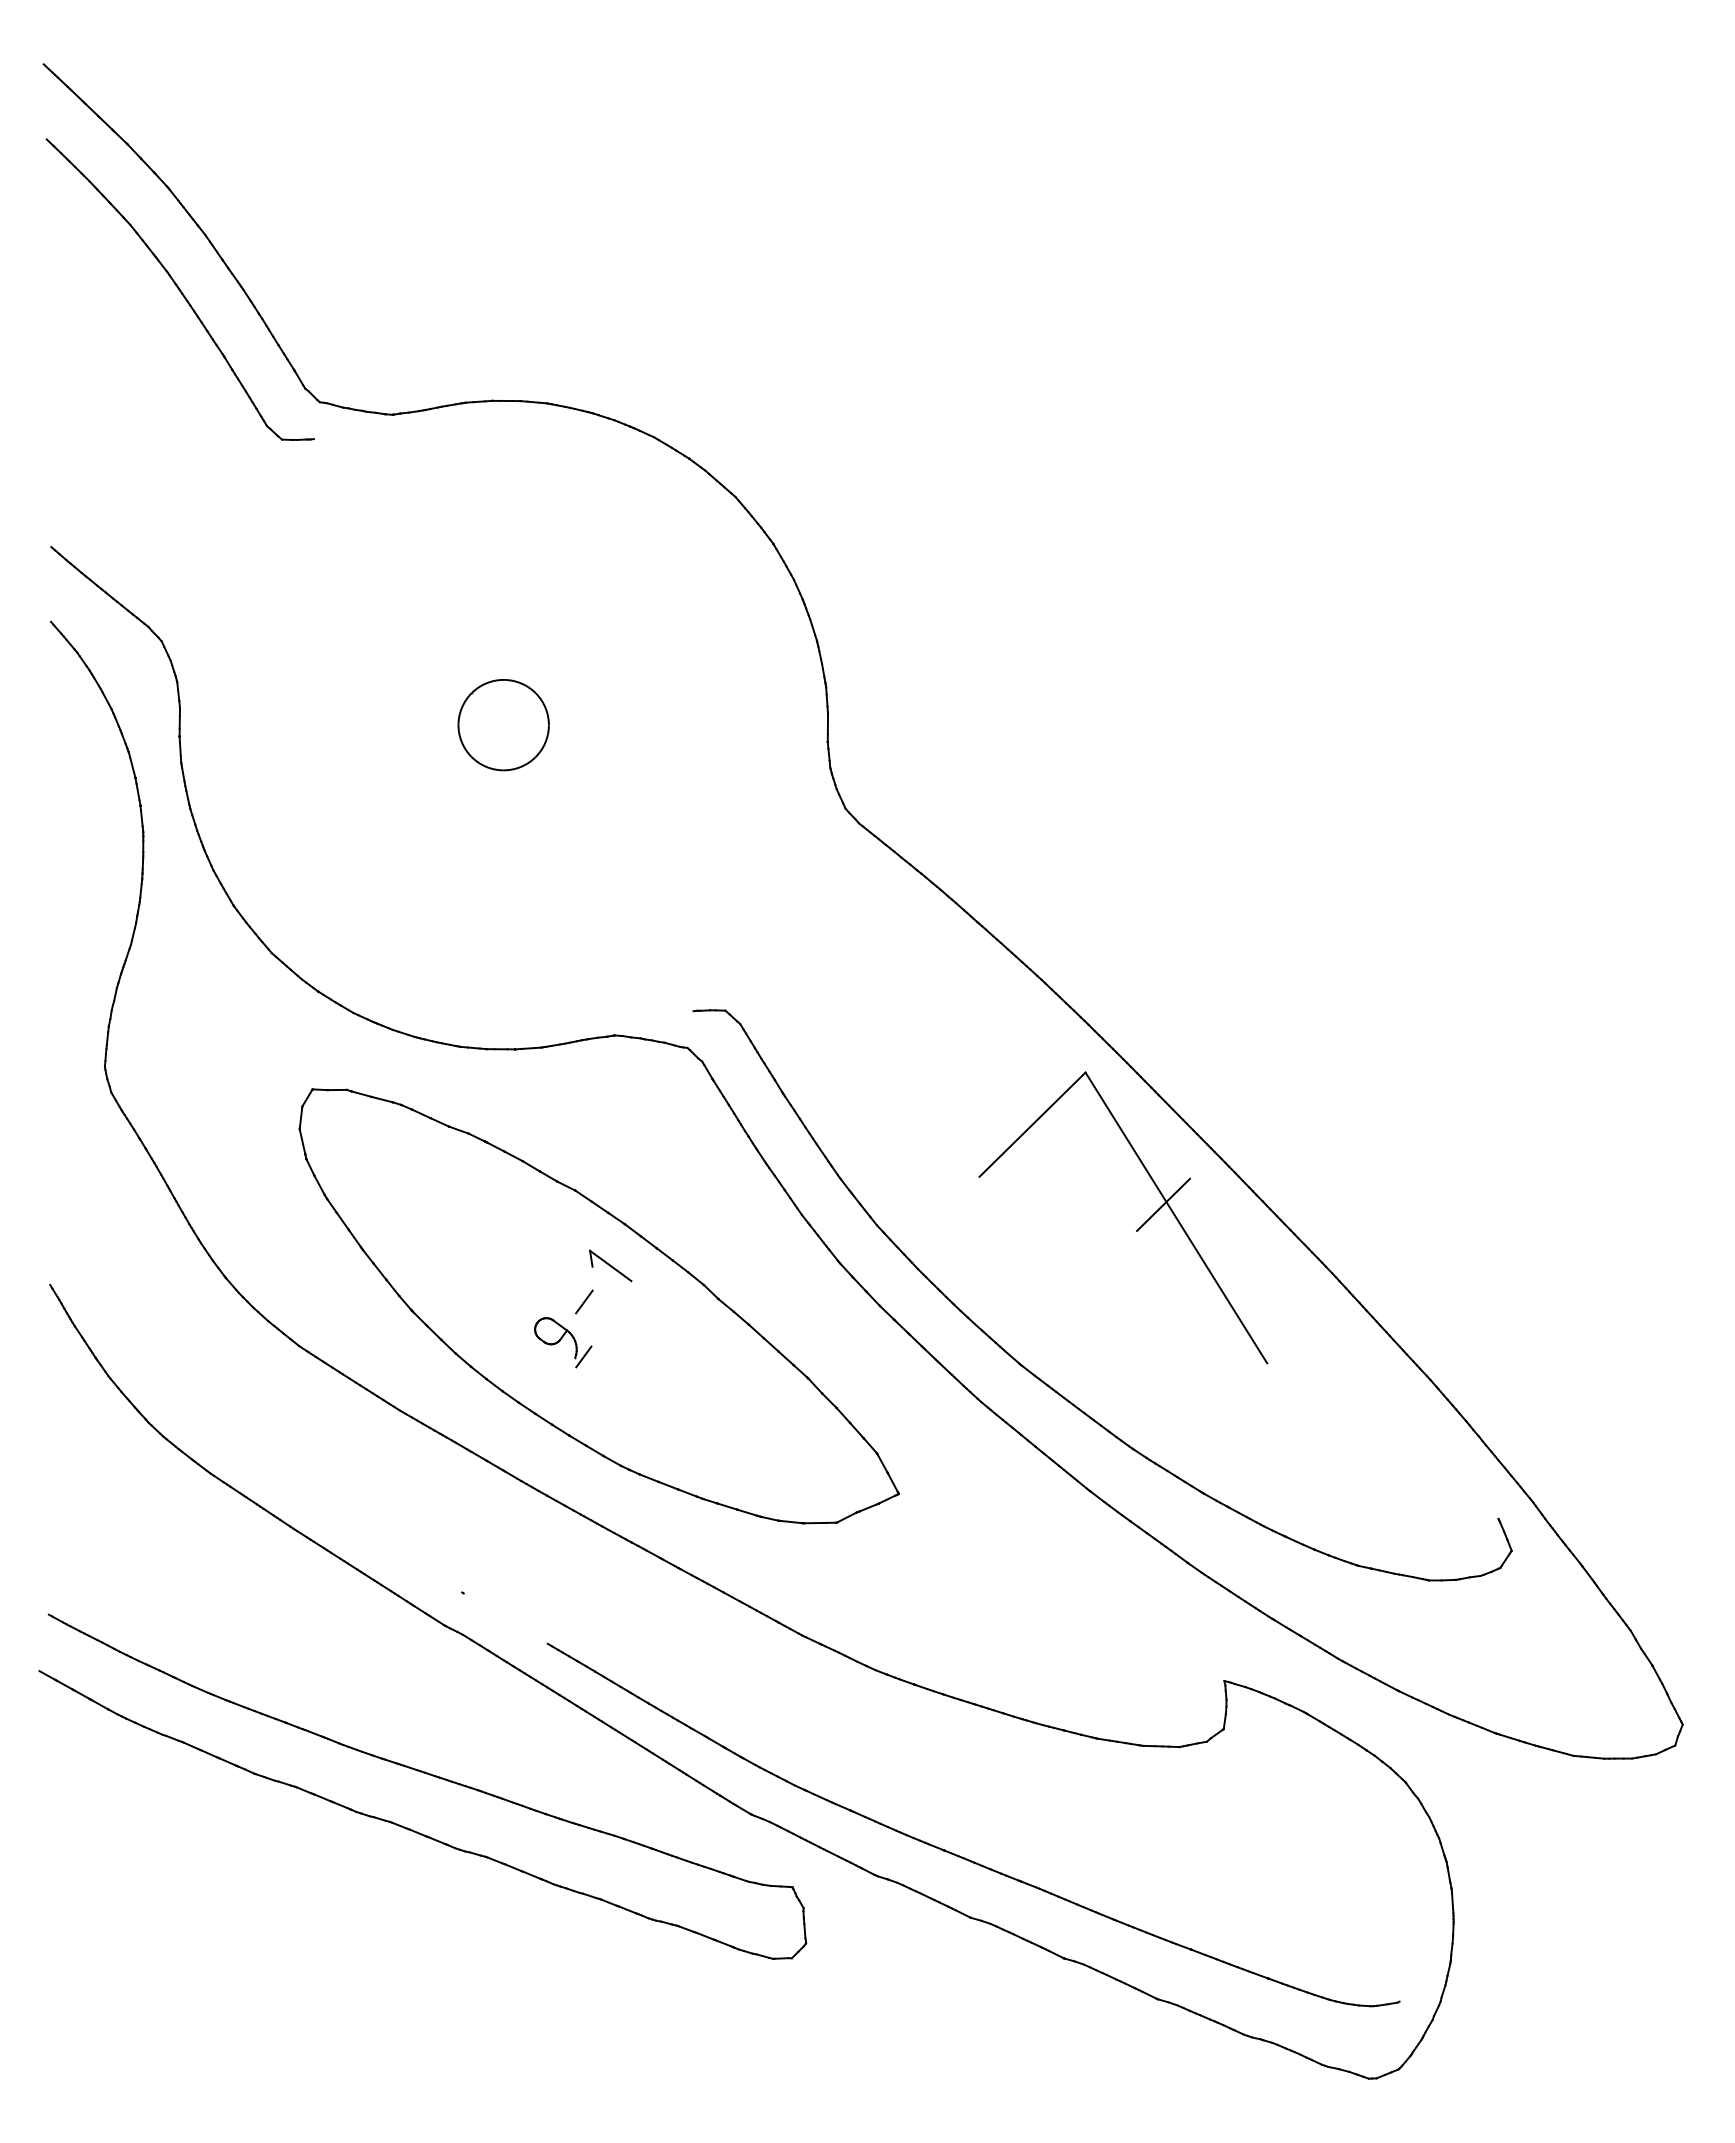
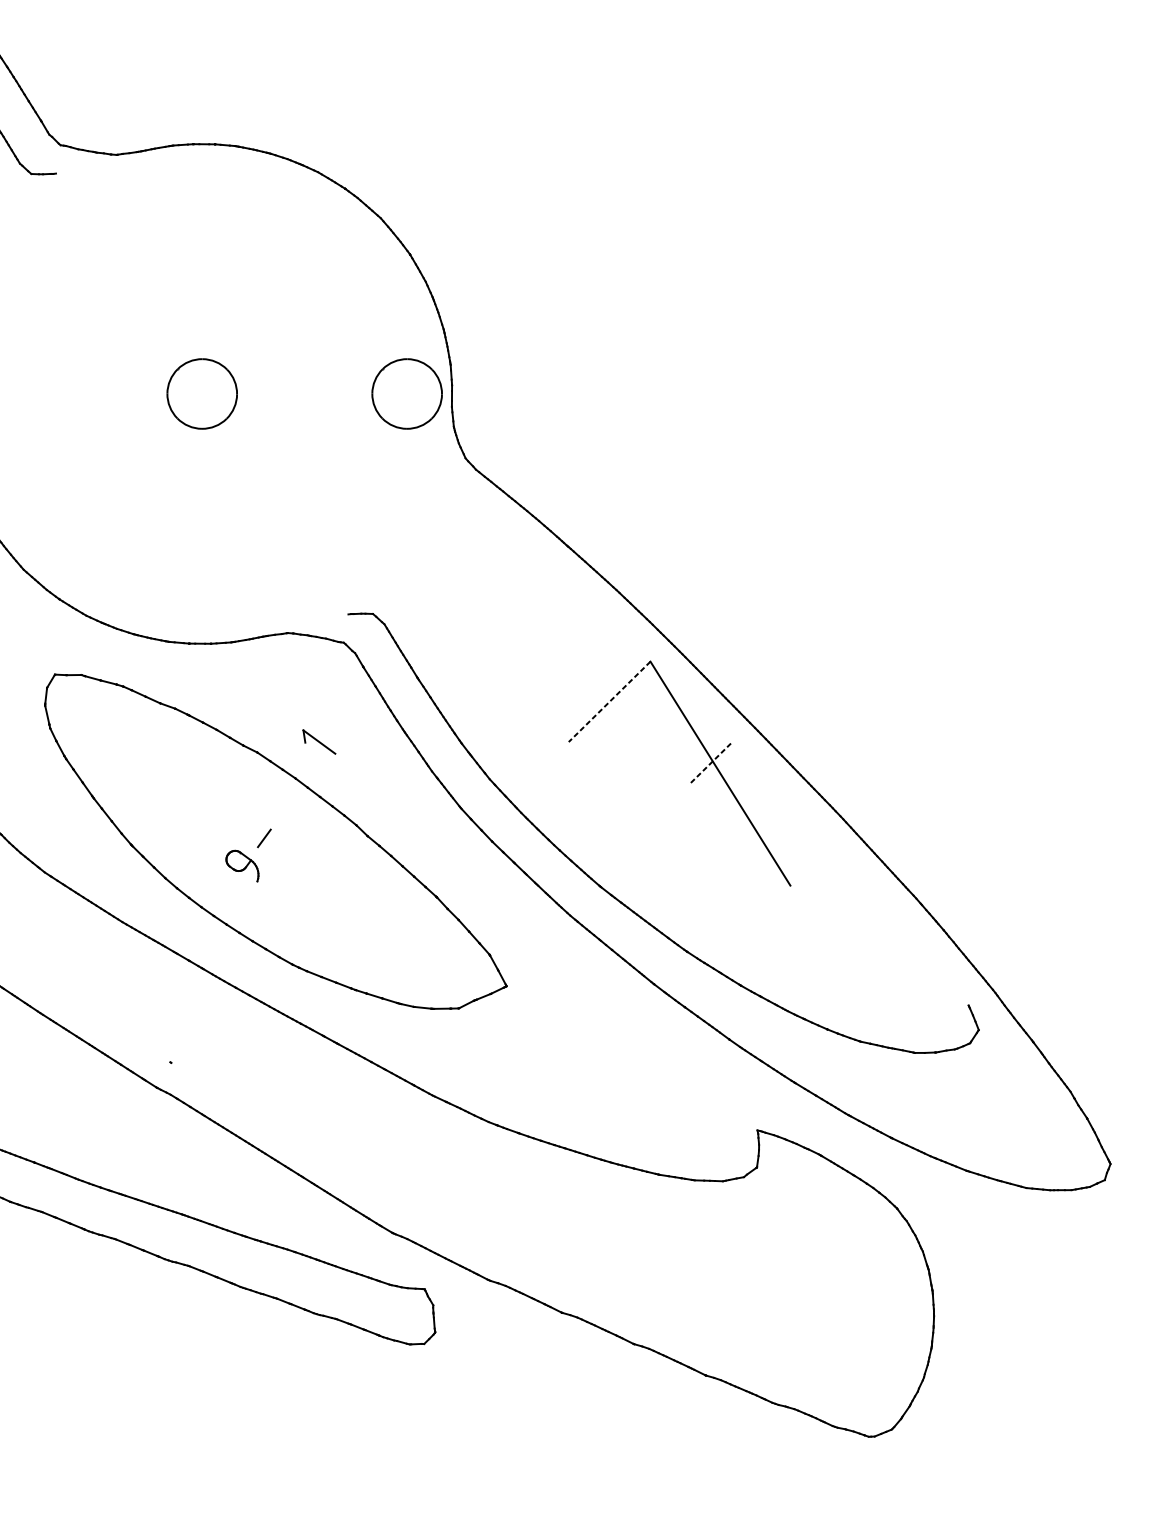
part: (769, 725) -> (407, 394), added
line: (1032, 1125) -> (609, 702), solid -> dashed
line: (1163, 1205) -> (710, 764), solid -> dashed
part: (610, 1265) -> (319, 741), moved
line: (583, 1356) -> (263, 880), removed
part: (962, 1856) -> (555, 1265), removed

